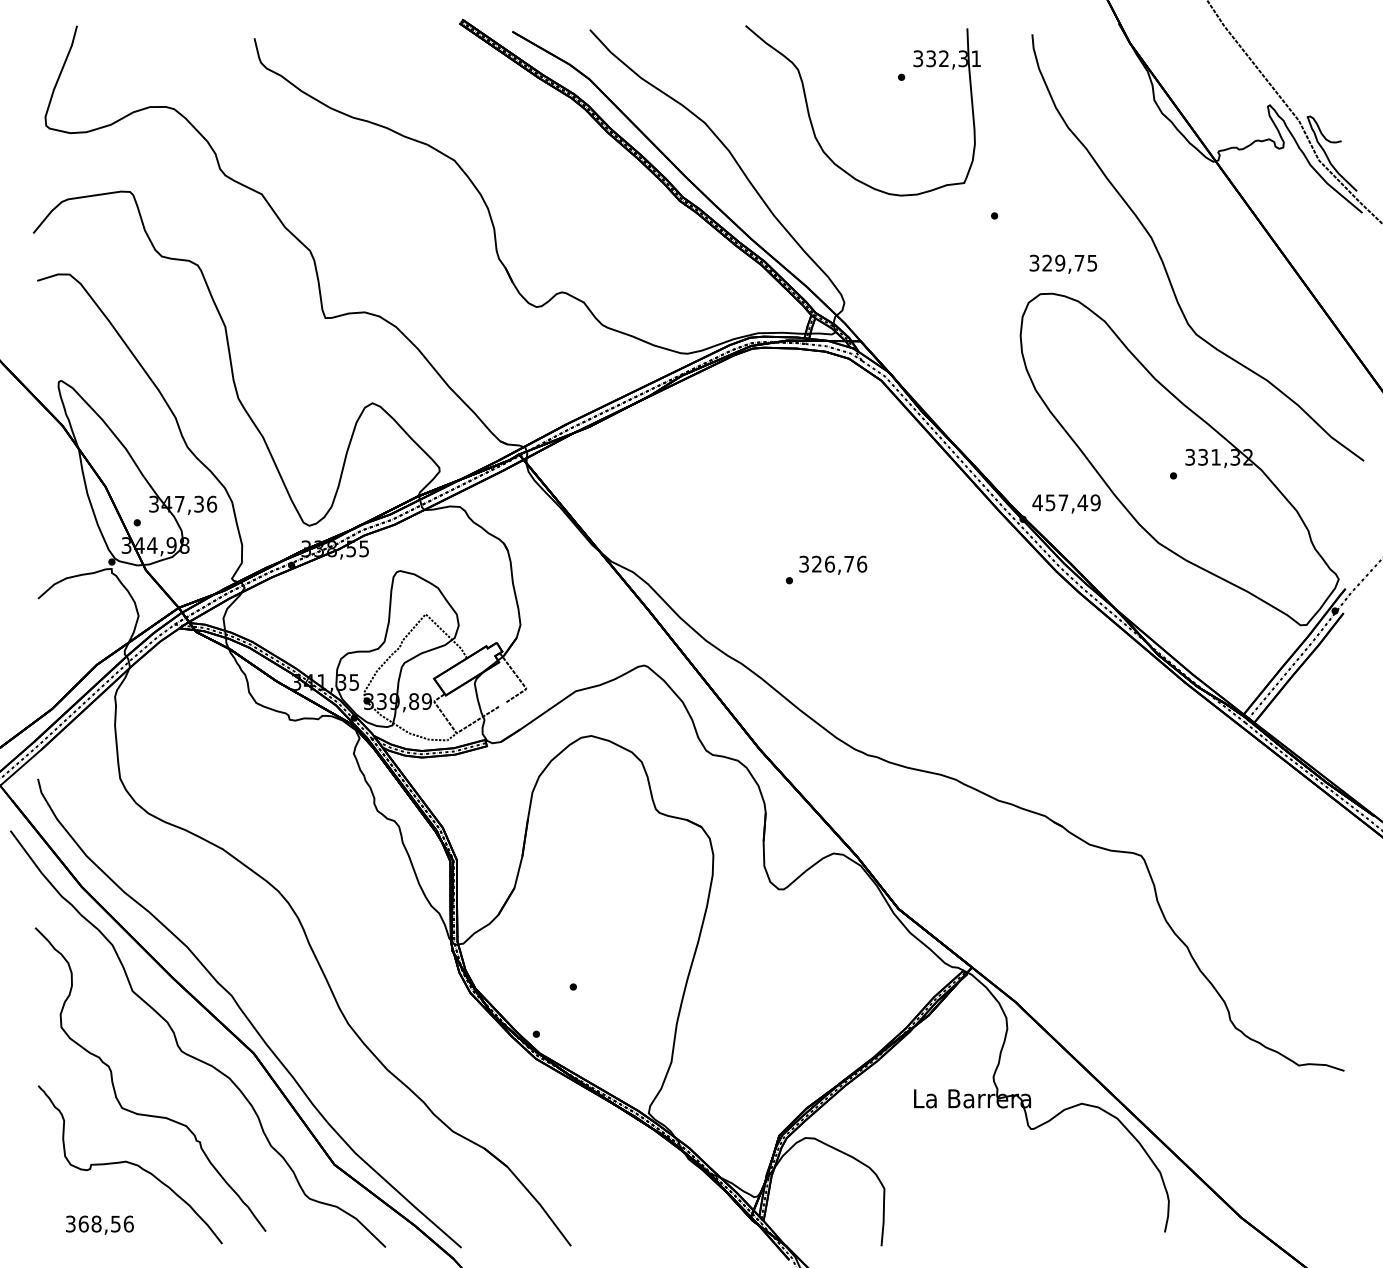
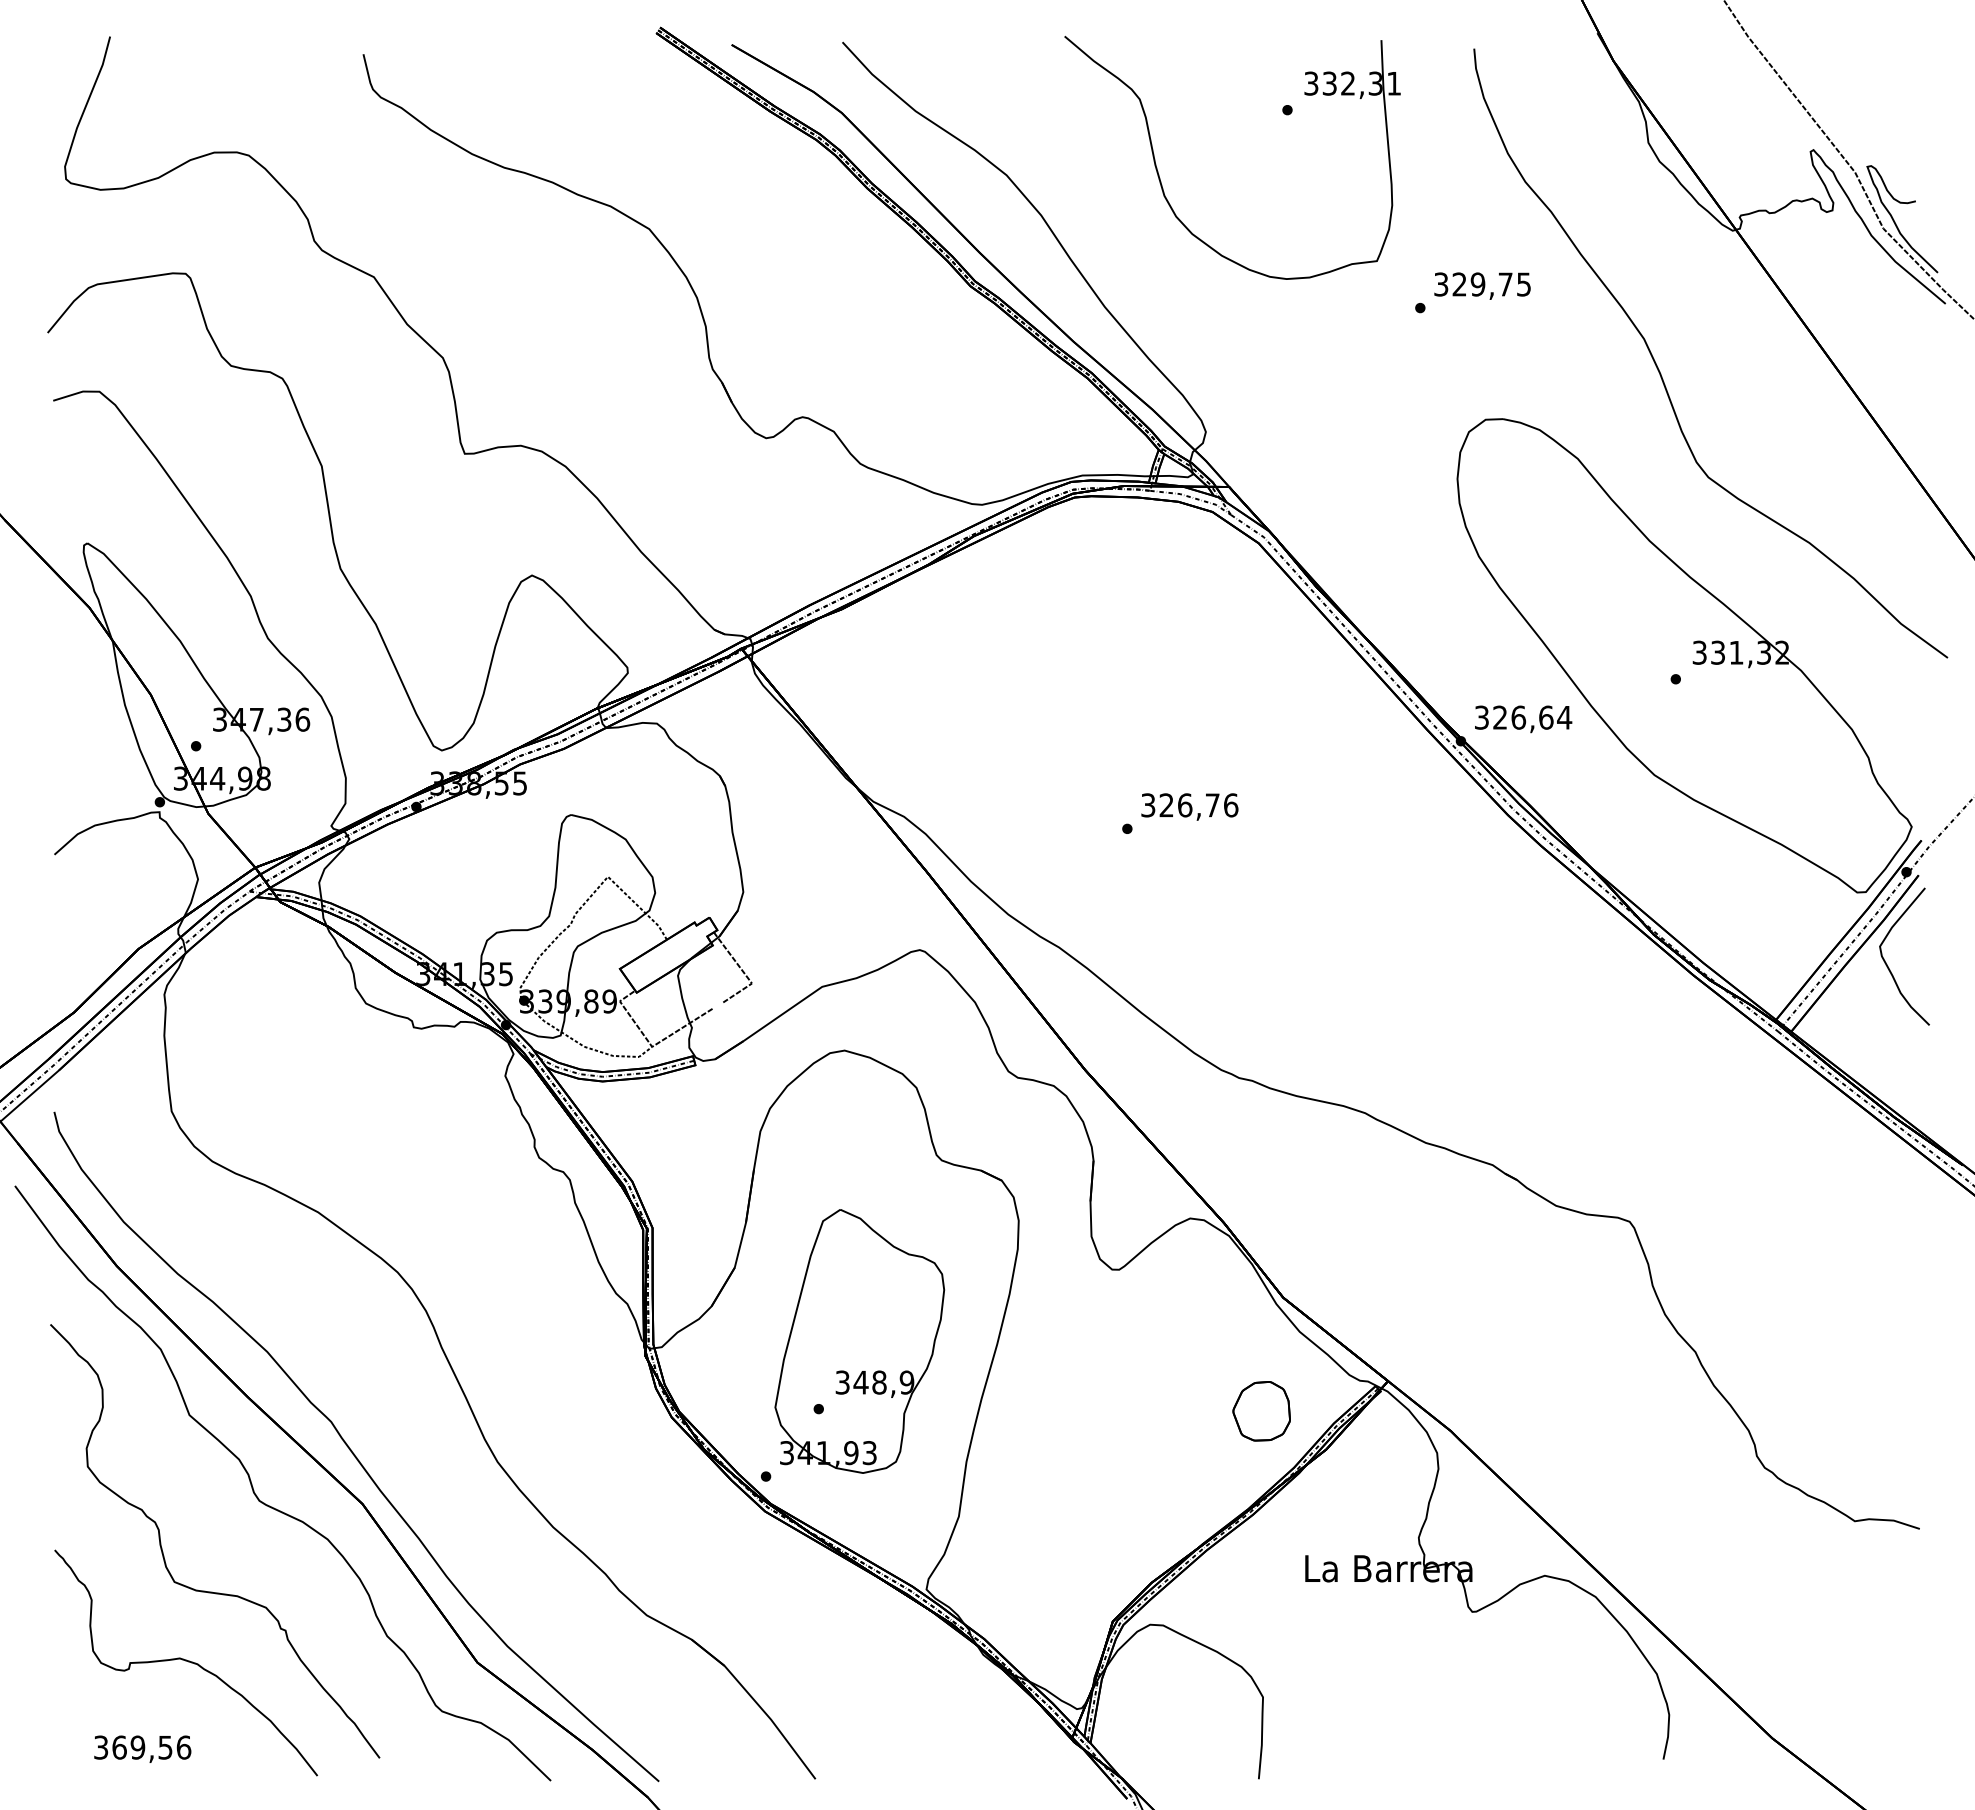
text: (1063, 263) -> (1482, 285), moved
text: (1066, 502) -> (1523, 717), 457,49 -> 326,64
curve: (1321, 675) -> (1887, 964), added
part: (601, 939) -> (859, 1341), added
part: (883, 988) -> (1261, 1411), added
text: (96, 1224) -> (137, 1747), 368,56 -> 369,56

